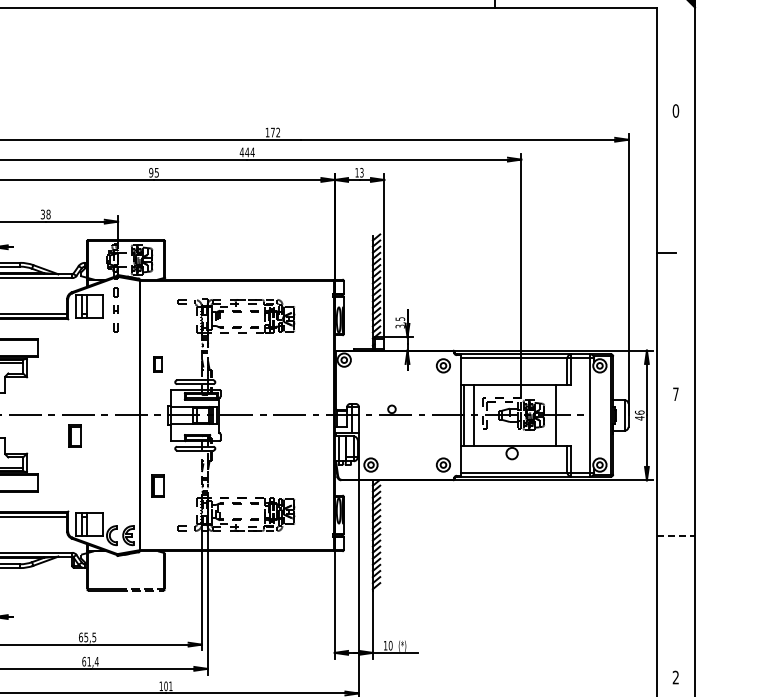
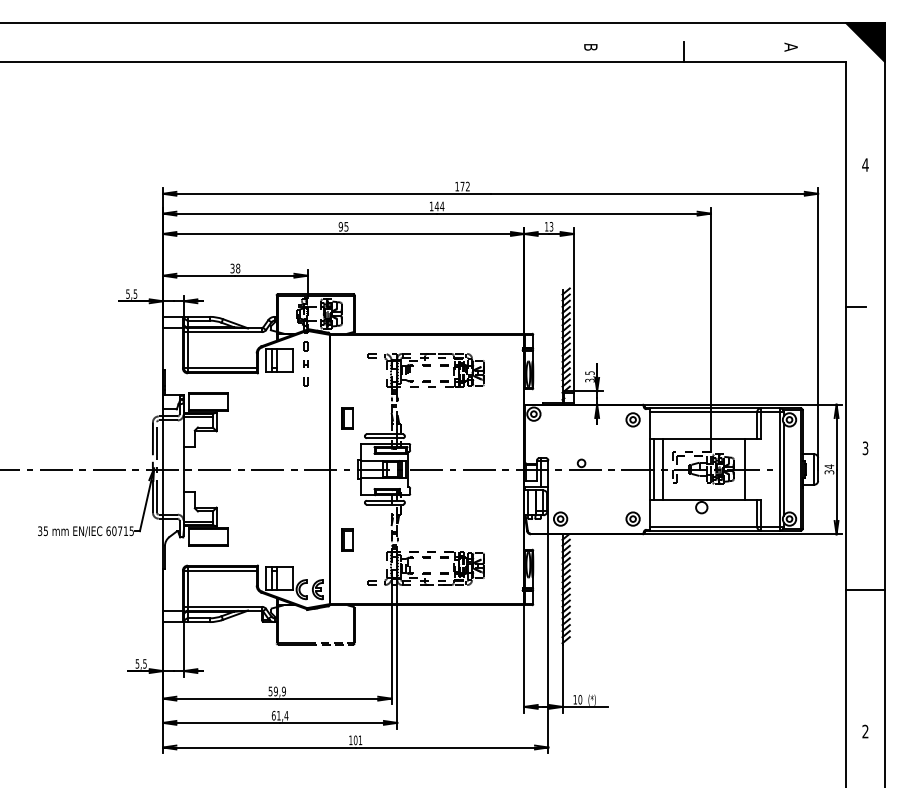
text: (675, 110) -> (865, 164), 0 -> 4
text: (241, 152) -> (431, 206), 444 -> 144
part: (157, 364) -> (347, 418), size x1.43
text: (675, 394) -> (865, 448), 7 -> 3
line: (593, 415) -> (783, 469), added
text: (639, 415) -> (829, 469), 46 -> 34
part: (74, 435) -> (264, 489), removed
line: (676, 536) -> (866, 590), dashed -> solid
text: (86, 637) -> (276, 691), 65,5 -> 59,9

